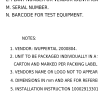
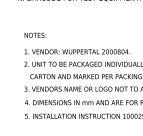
text: (28, 37) -> (34, 34), moved

